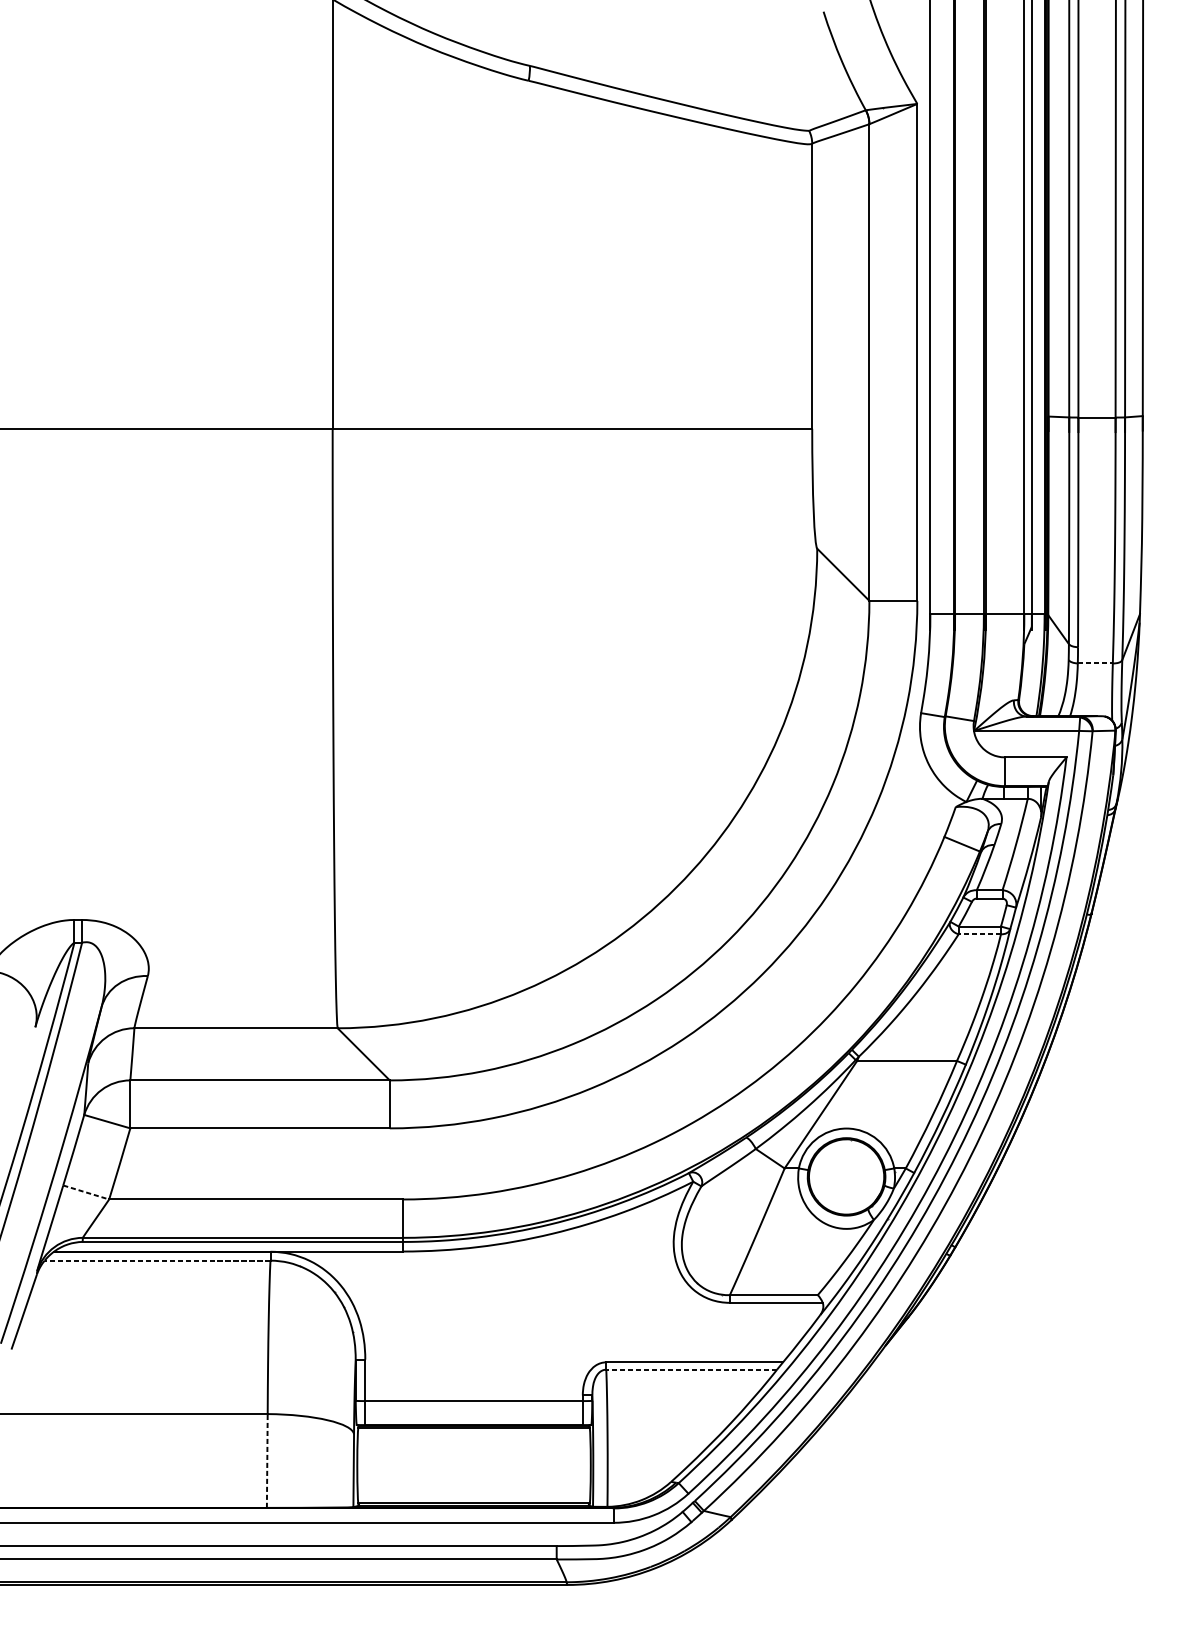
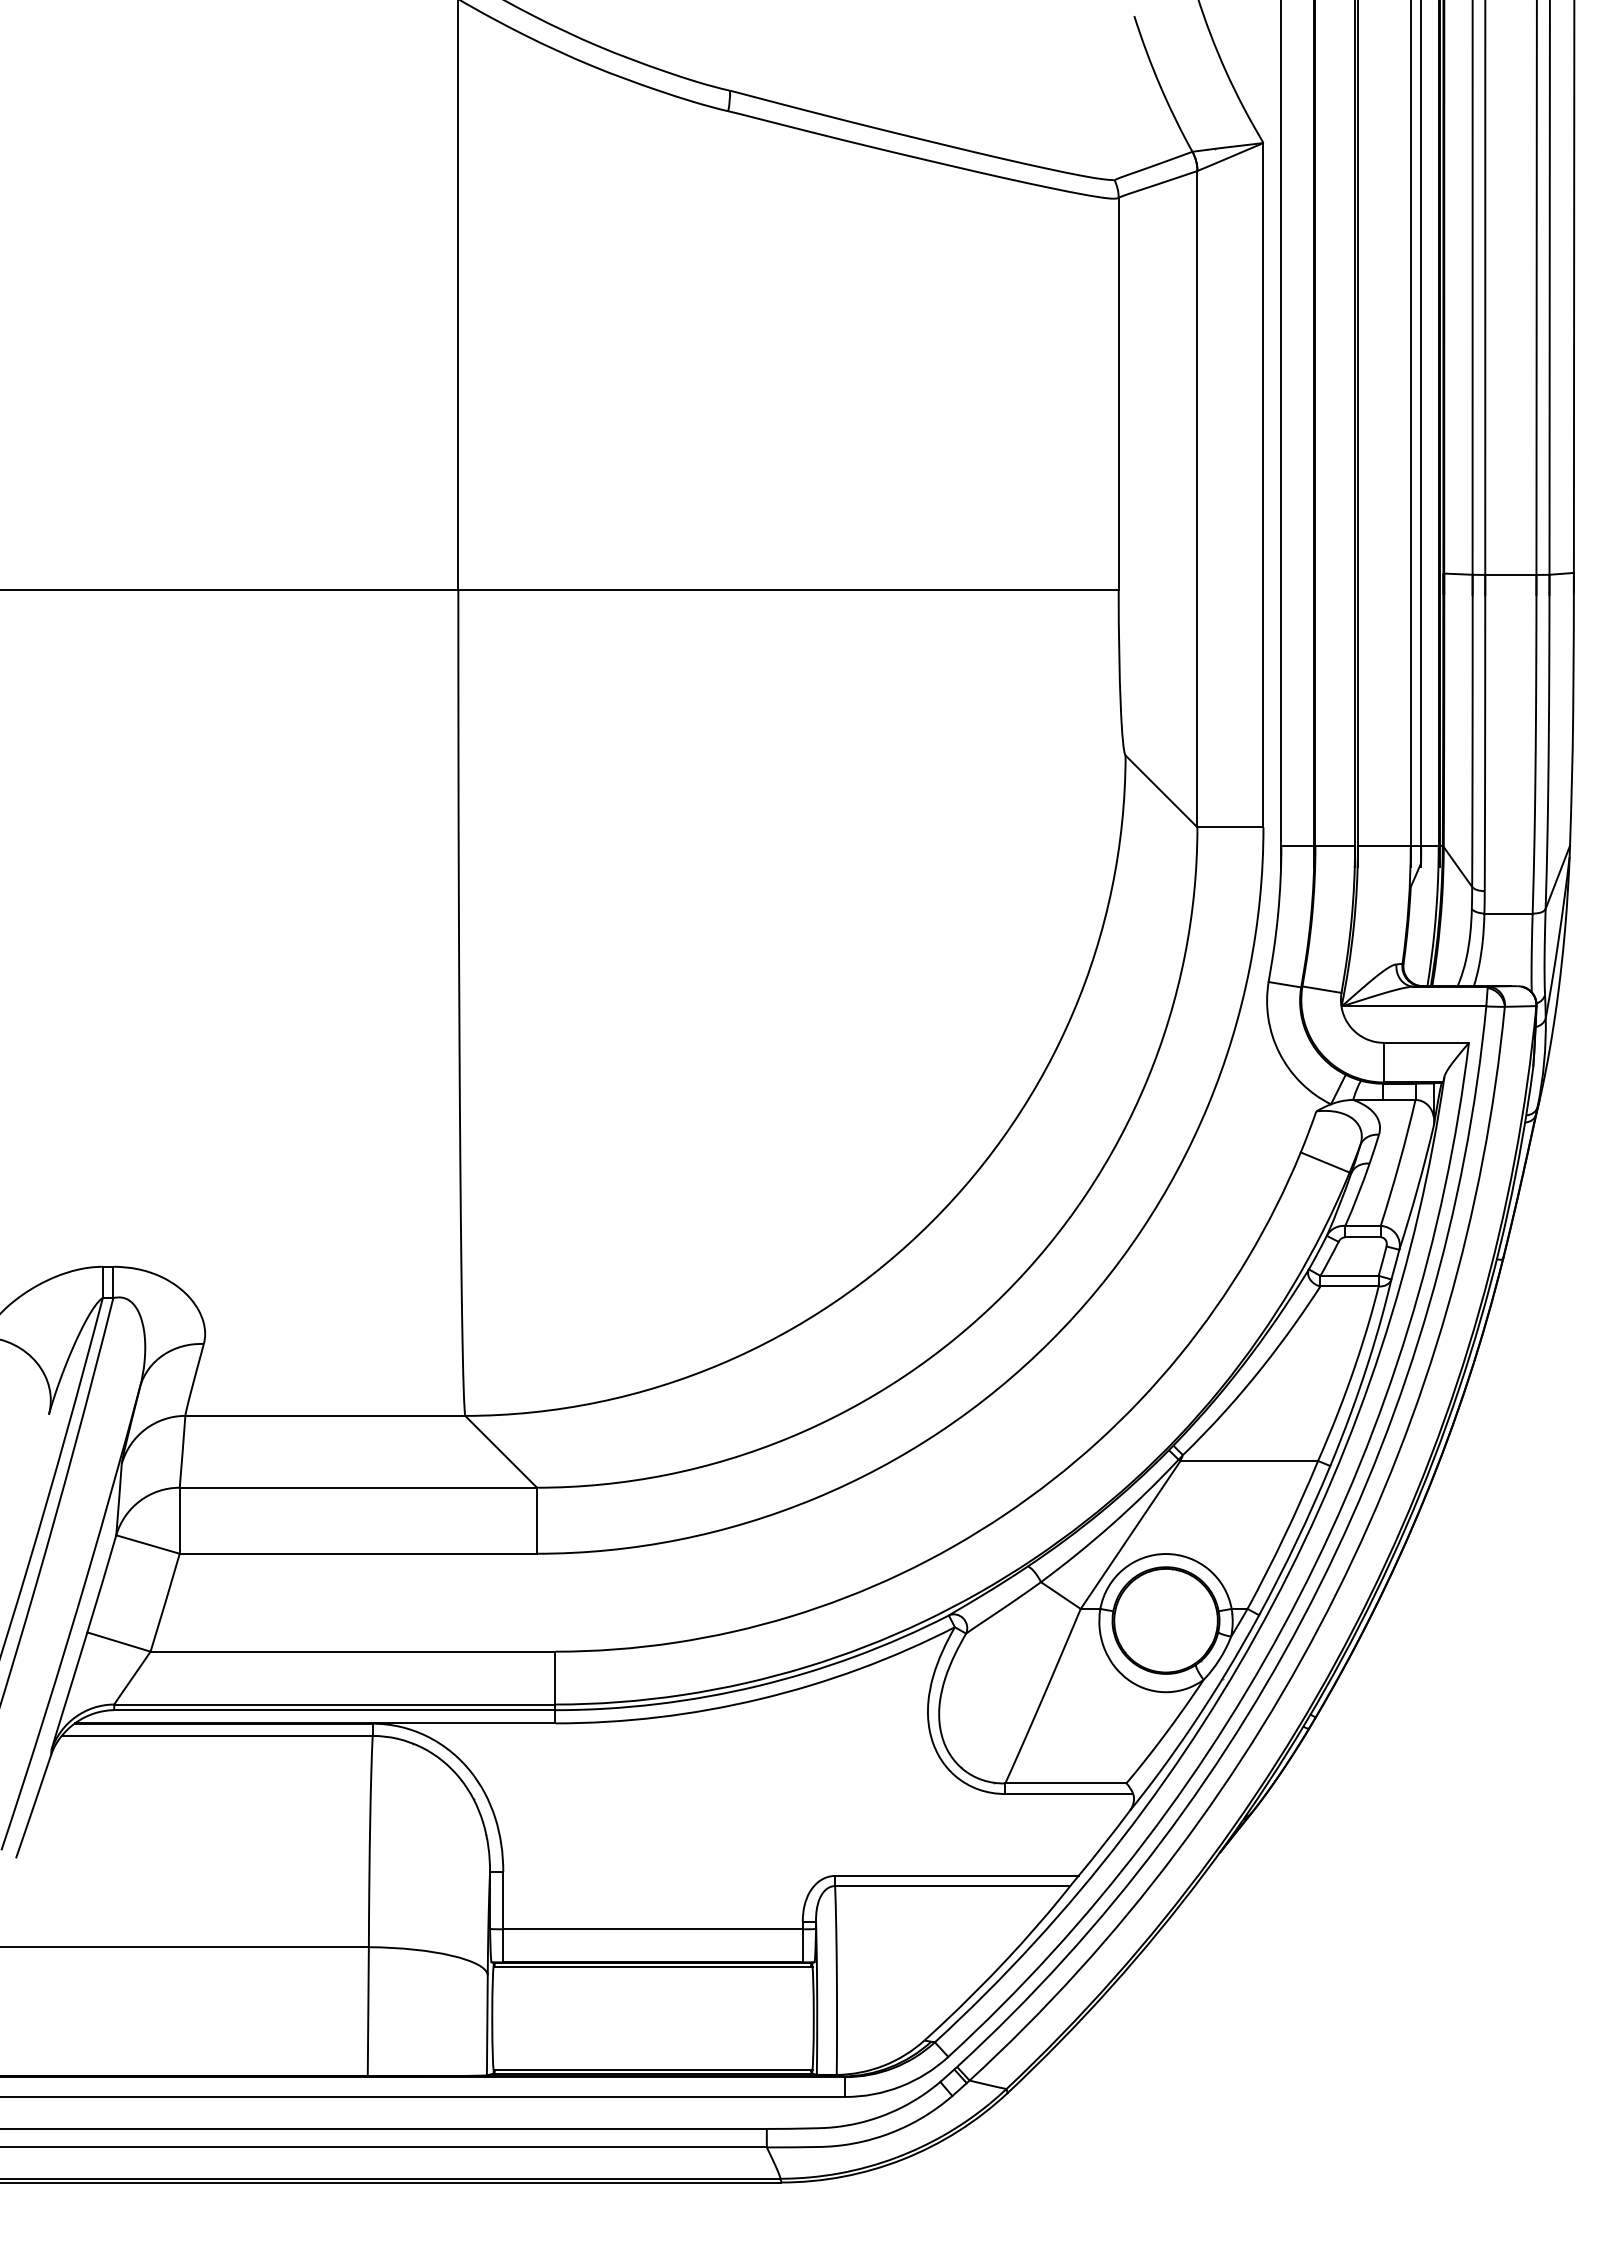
line: (1096, 663) -> (1509, 913), dashed -> solid
line: (979, 934) -> (1349, 1286), dashed -> solid
line: (86, 1192) -> (119, 1642), dashed -> solid
line: (157, 1260) -> (216, 1735), dashed -> solid
line: (691, 1370) -> (952, 1886), dashed -> solid
line: (267, 1460) -> (368, 2011), dashed -> solid

